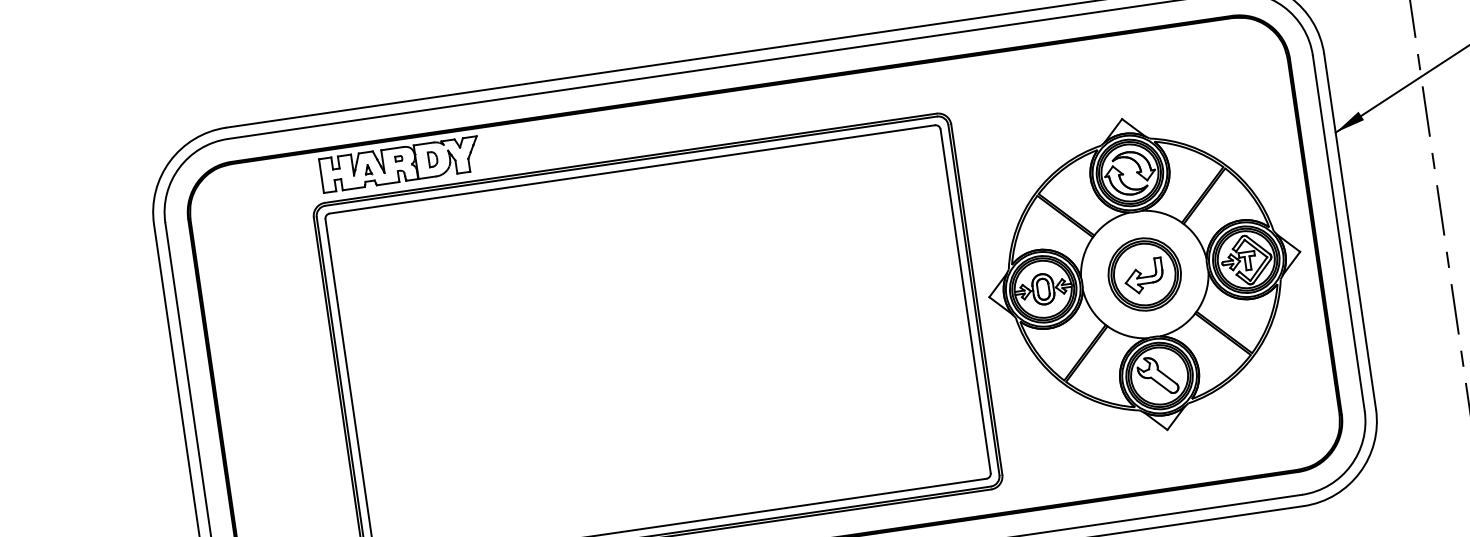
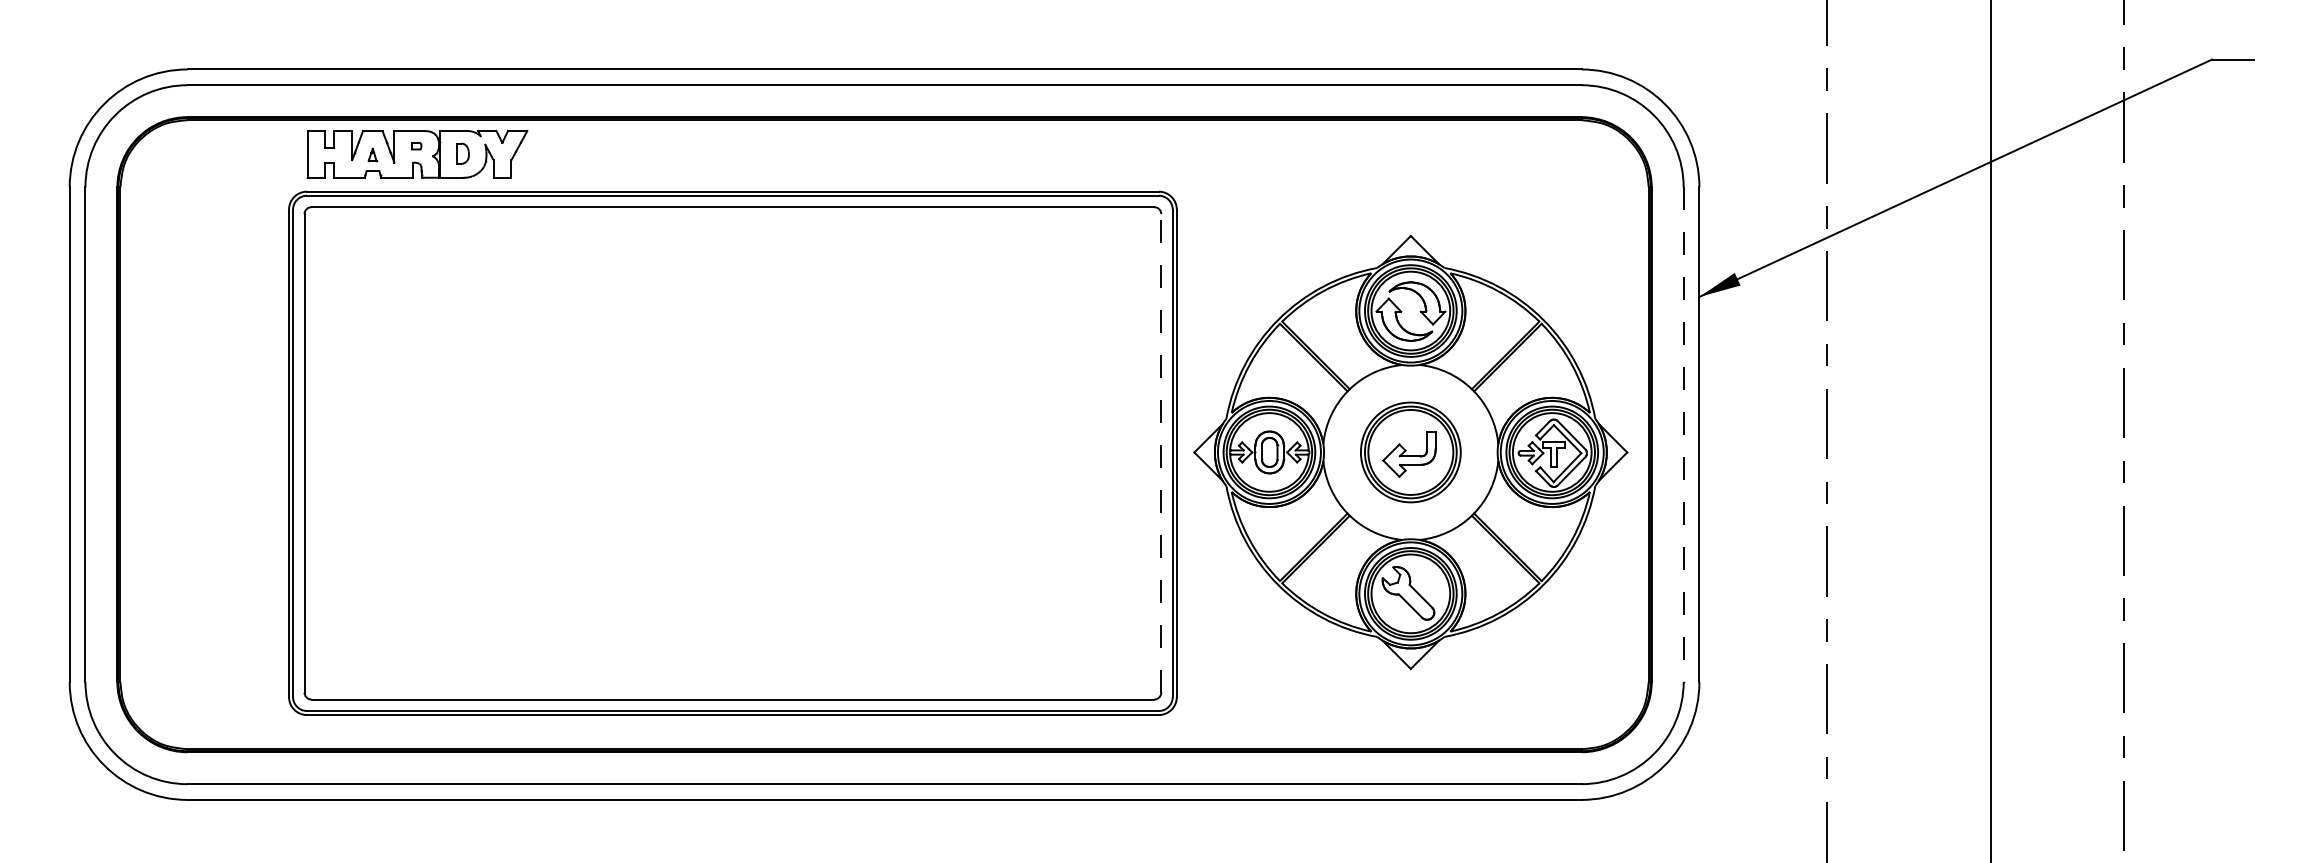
line: (1338, 233) -> (1683, 435), solid -> dashed
line: (965, 300) -> (1161, 452), solid -> dashed

